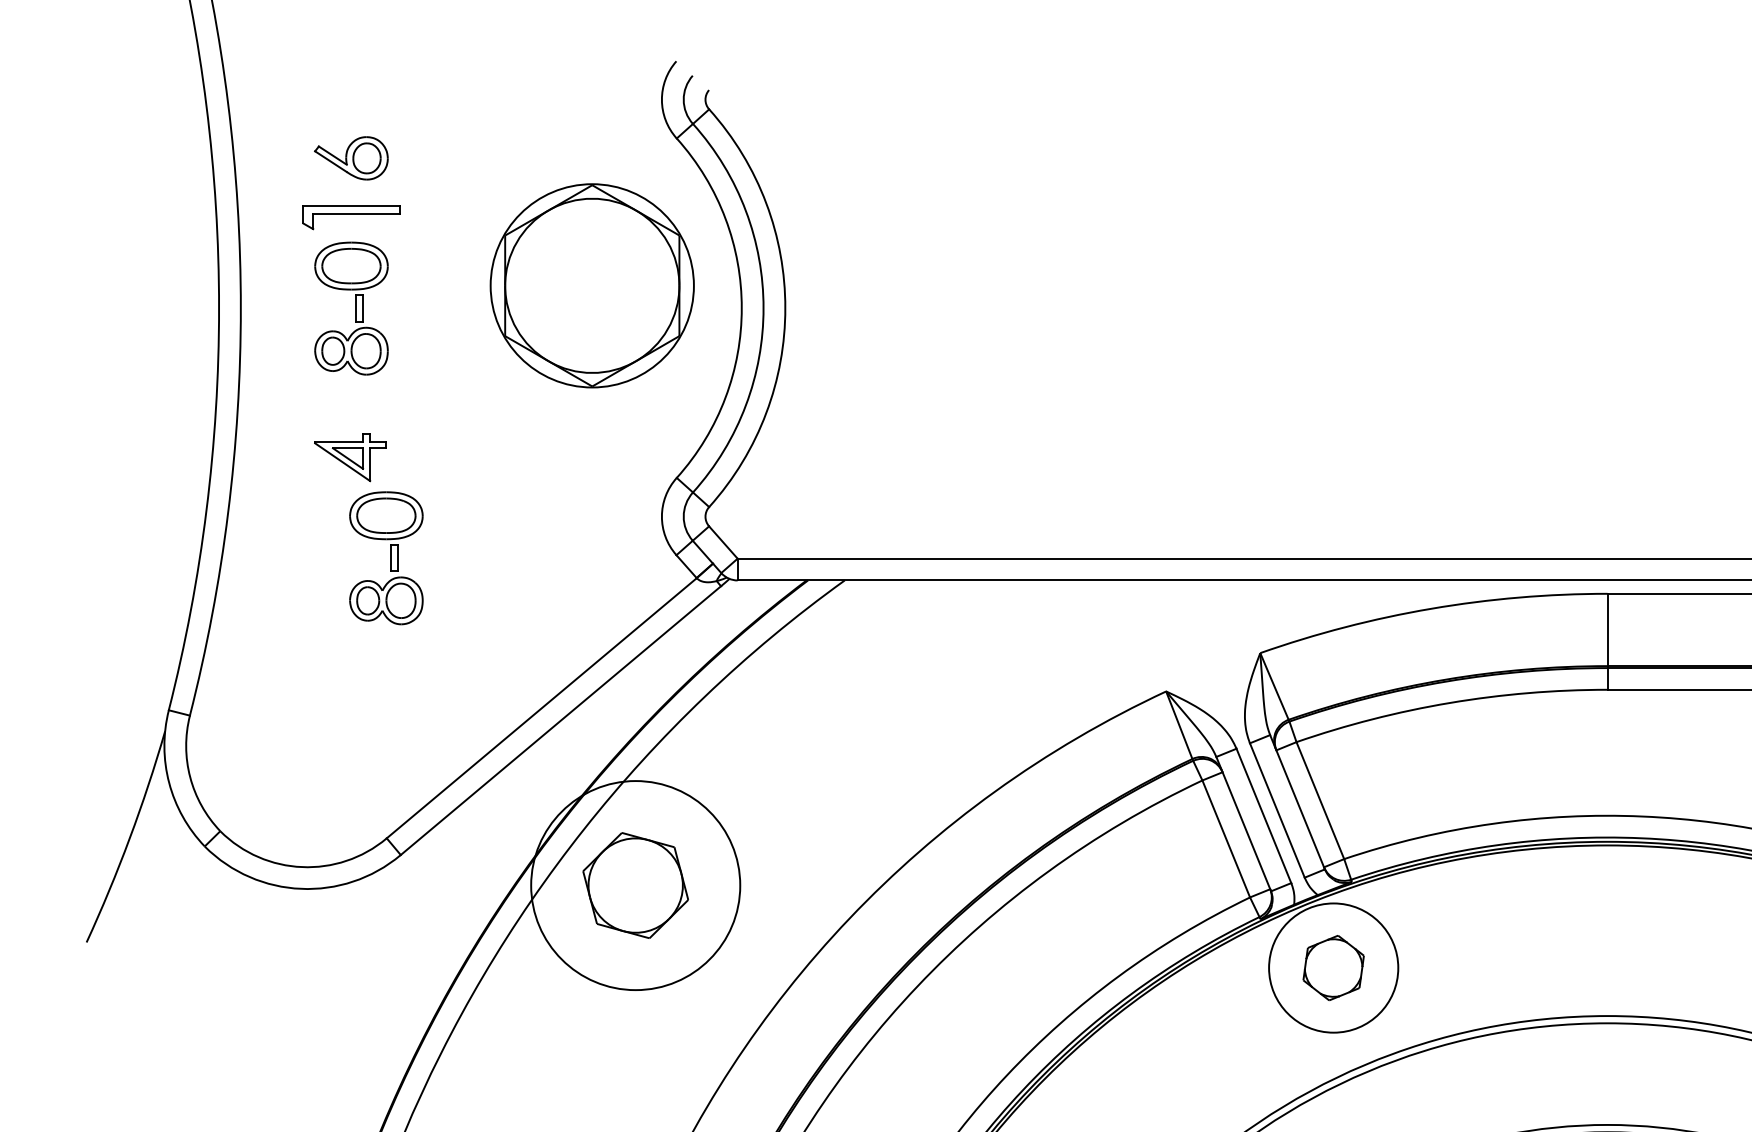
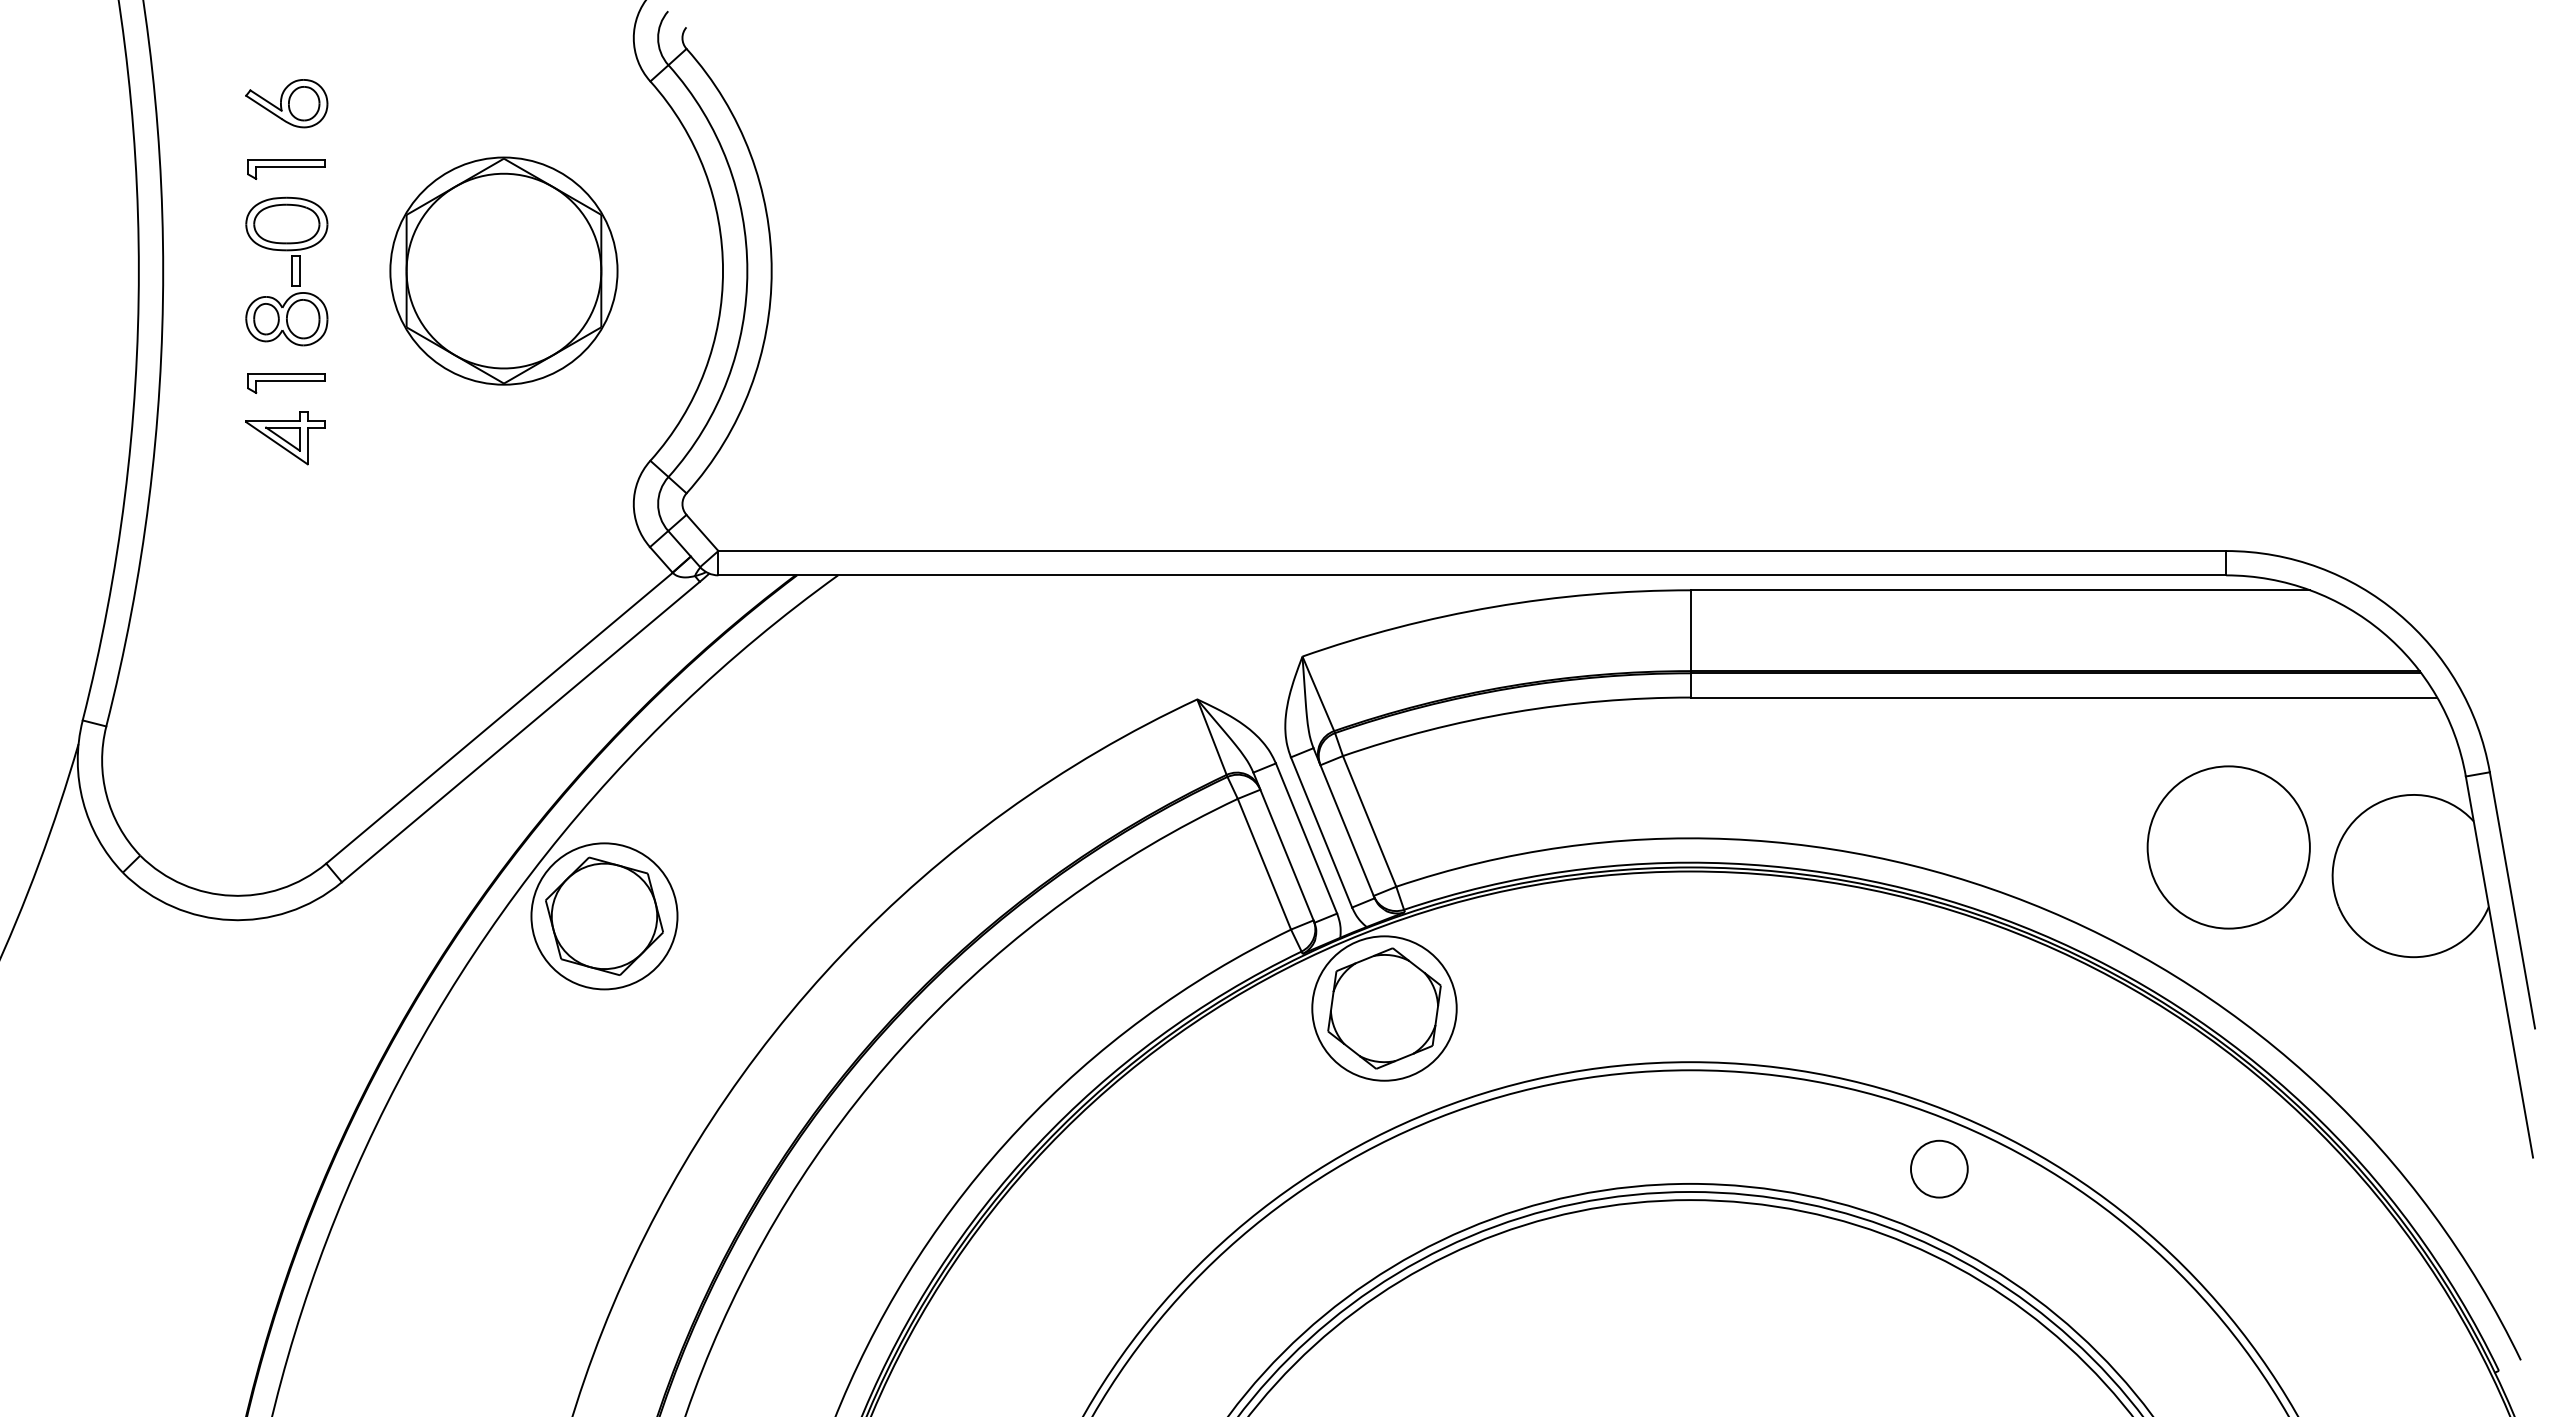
part: (351, 217) -> (286, 169), size x0.71
part: (591, 285) -> (503, 270), moved
part: (351, 408) -> (286, 383), added
part: (386, 558) -> (325, 550), removed
circle: (635, 885) -> (604, 916), size x0.62
part: (1333, 968) -> (1384, 1008), size x1.67

